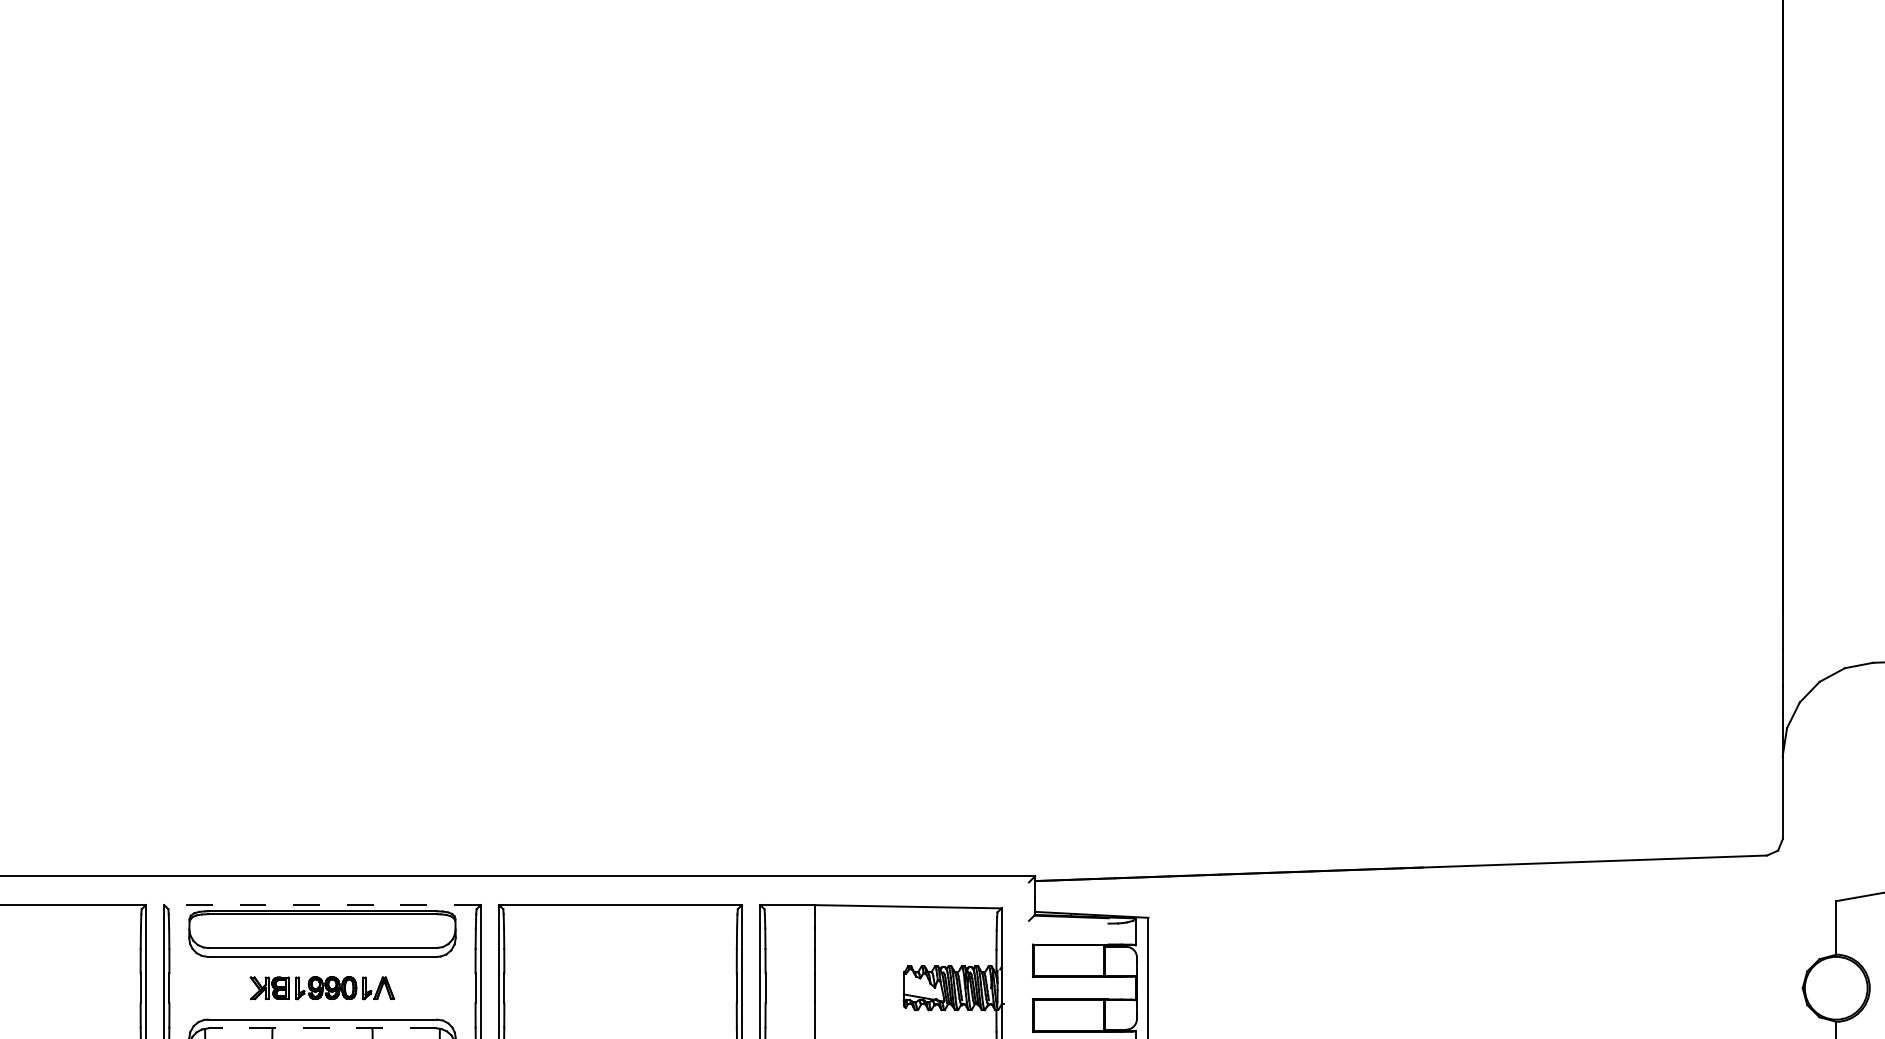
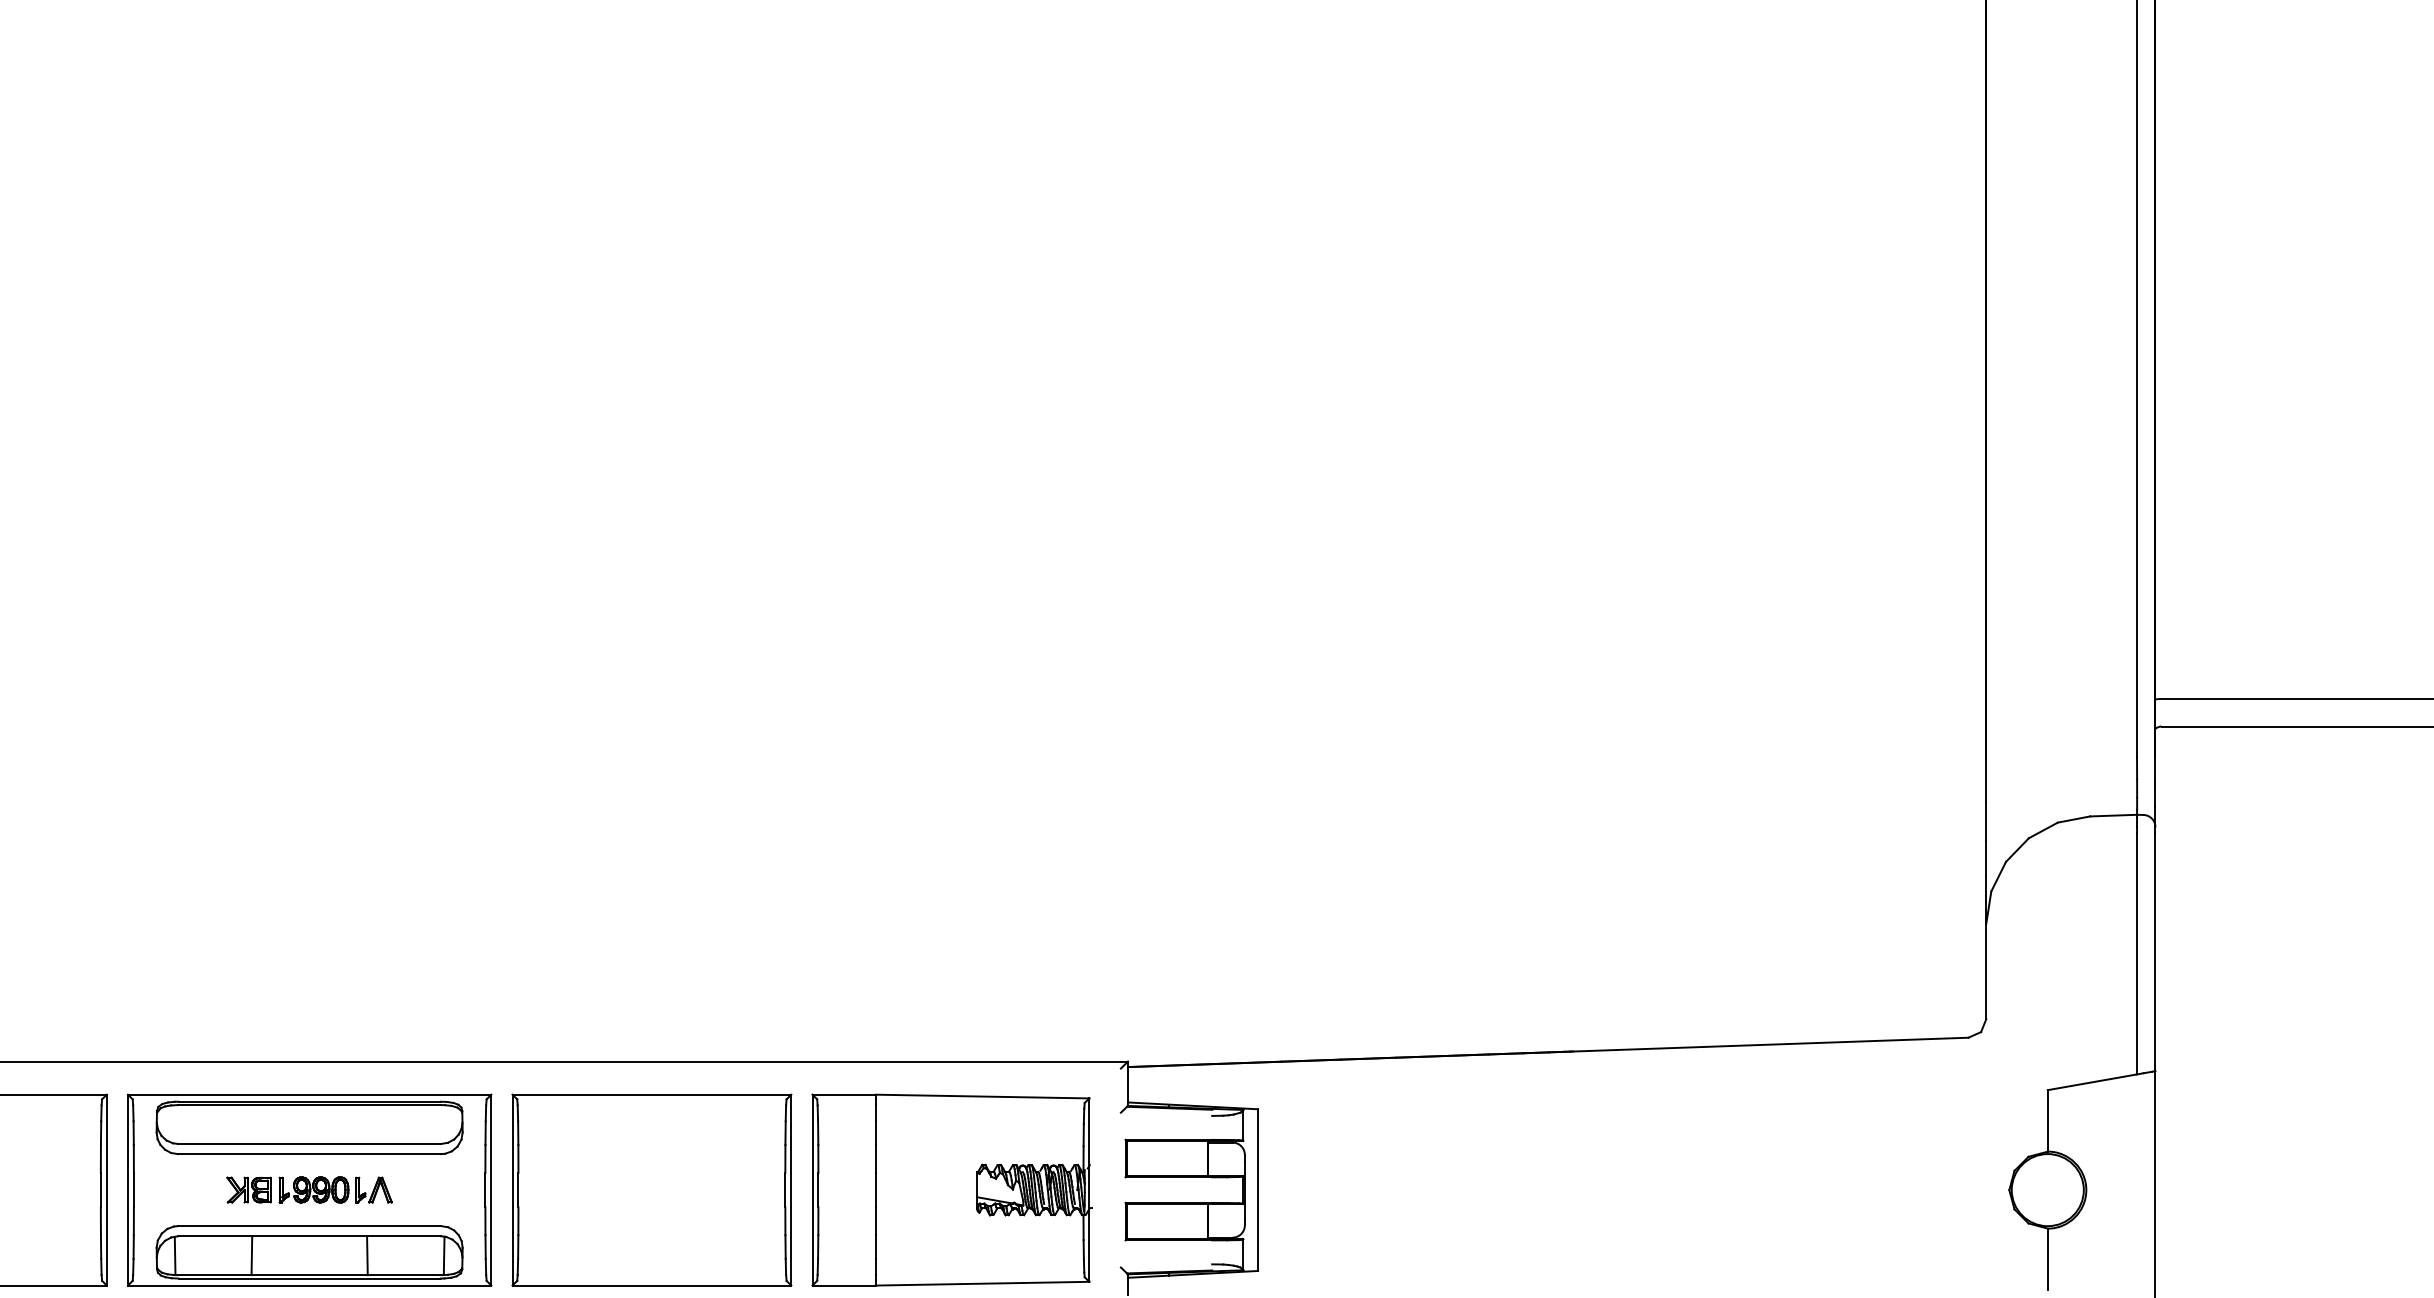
line: (322, 904) -> (309, 1094), dashed -> solid
line: (322, 1028) -> (309, 1236), dashed -> solid

